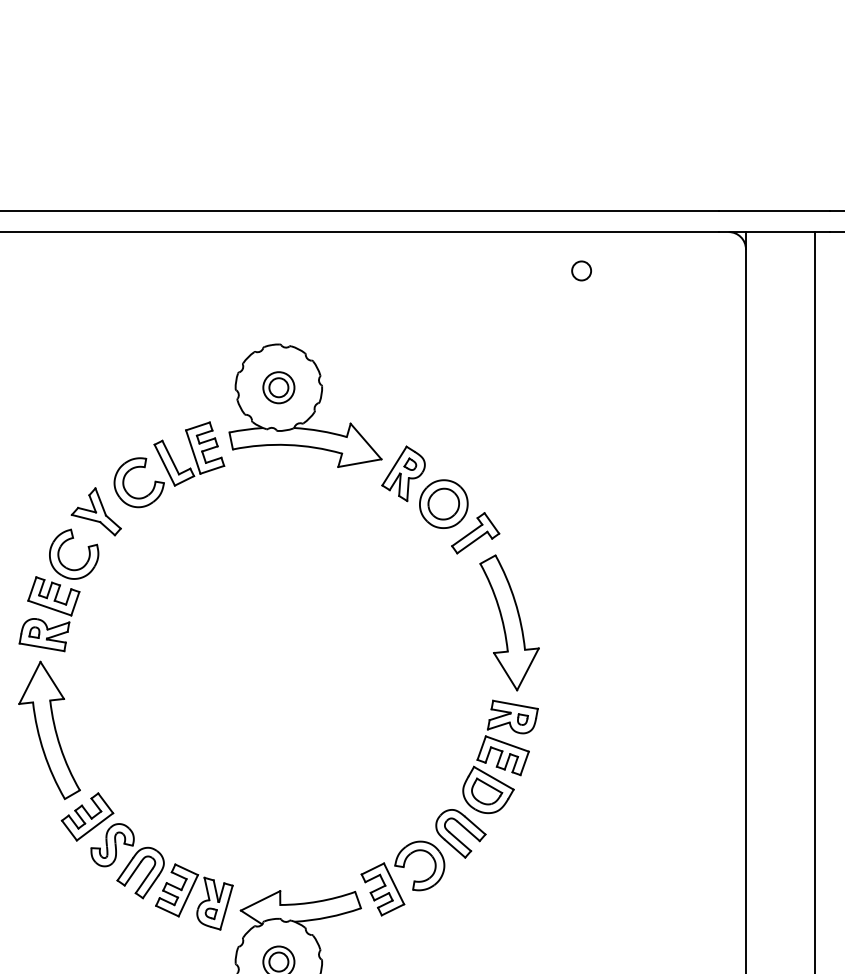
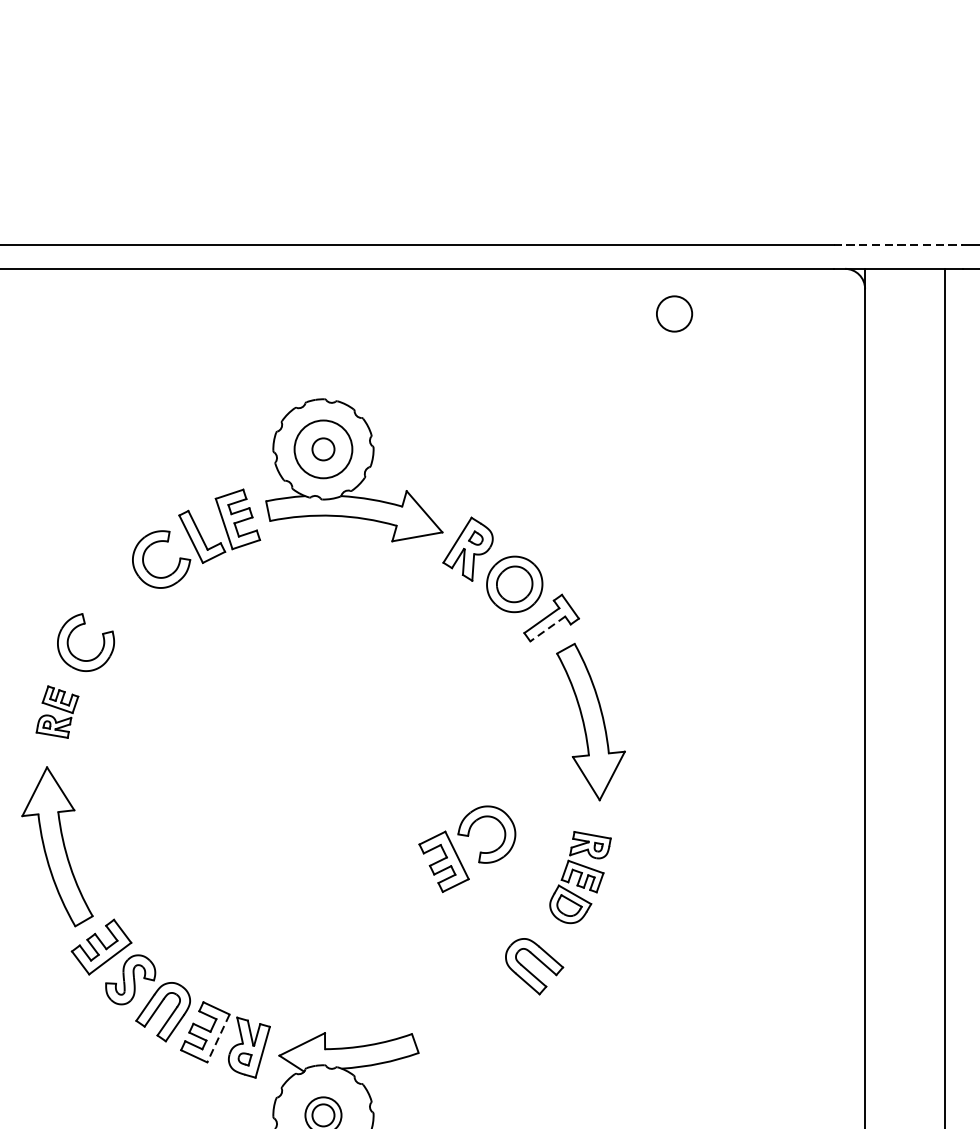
line: (774, 211) -> (898, 245), solid -> dashed
circle: (581, 270) -> (674, 313), size x1.6
circle: (278, 387) -> (323, 449), size x1.6
part: (95, 511) -> (110, 592), removed
line: (471, 542) -> (546, 628), solid -> dashed
part: (49, 614) -> (57, 712), size x0.6
part: (500, 756) -> (580, 877), size x0.7
part: (394, 882) -> (457, 853), moved
line: (188, 895) -> (218, 1038), solid -> dashed

